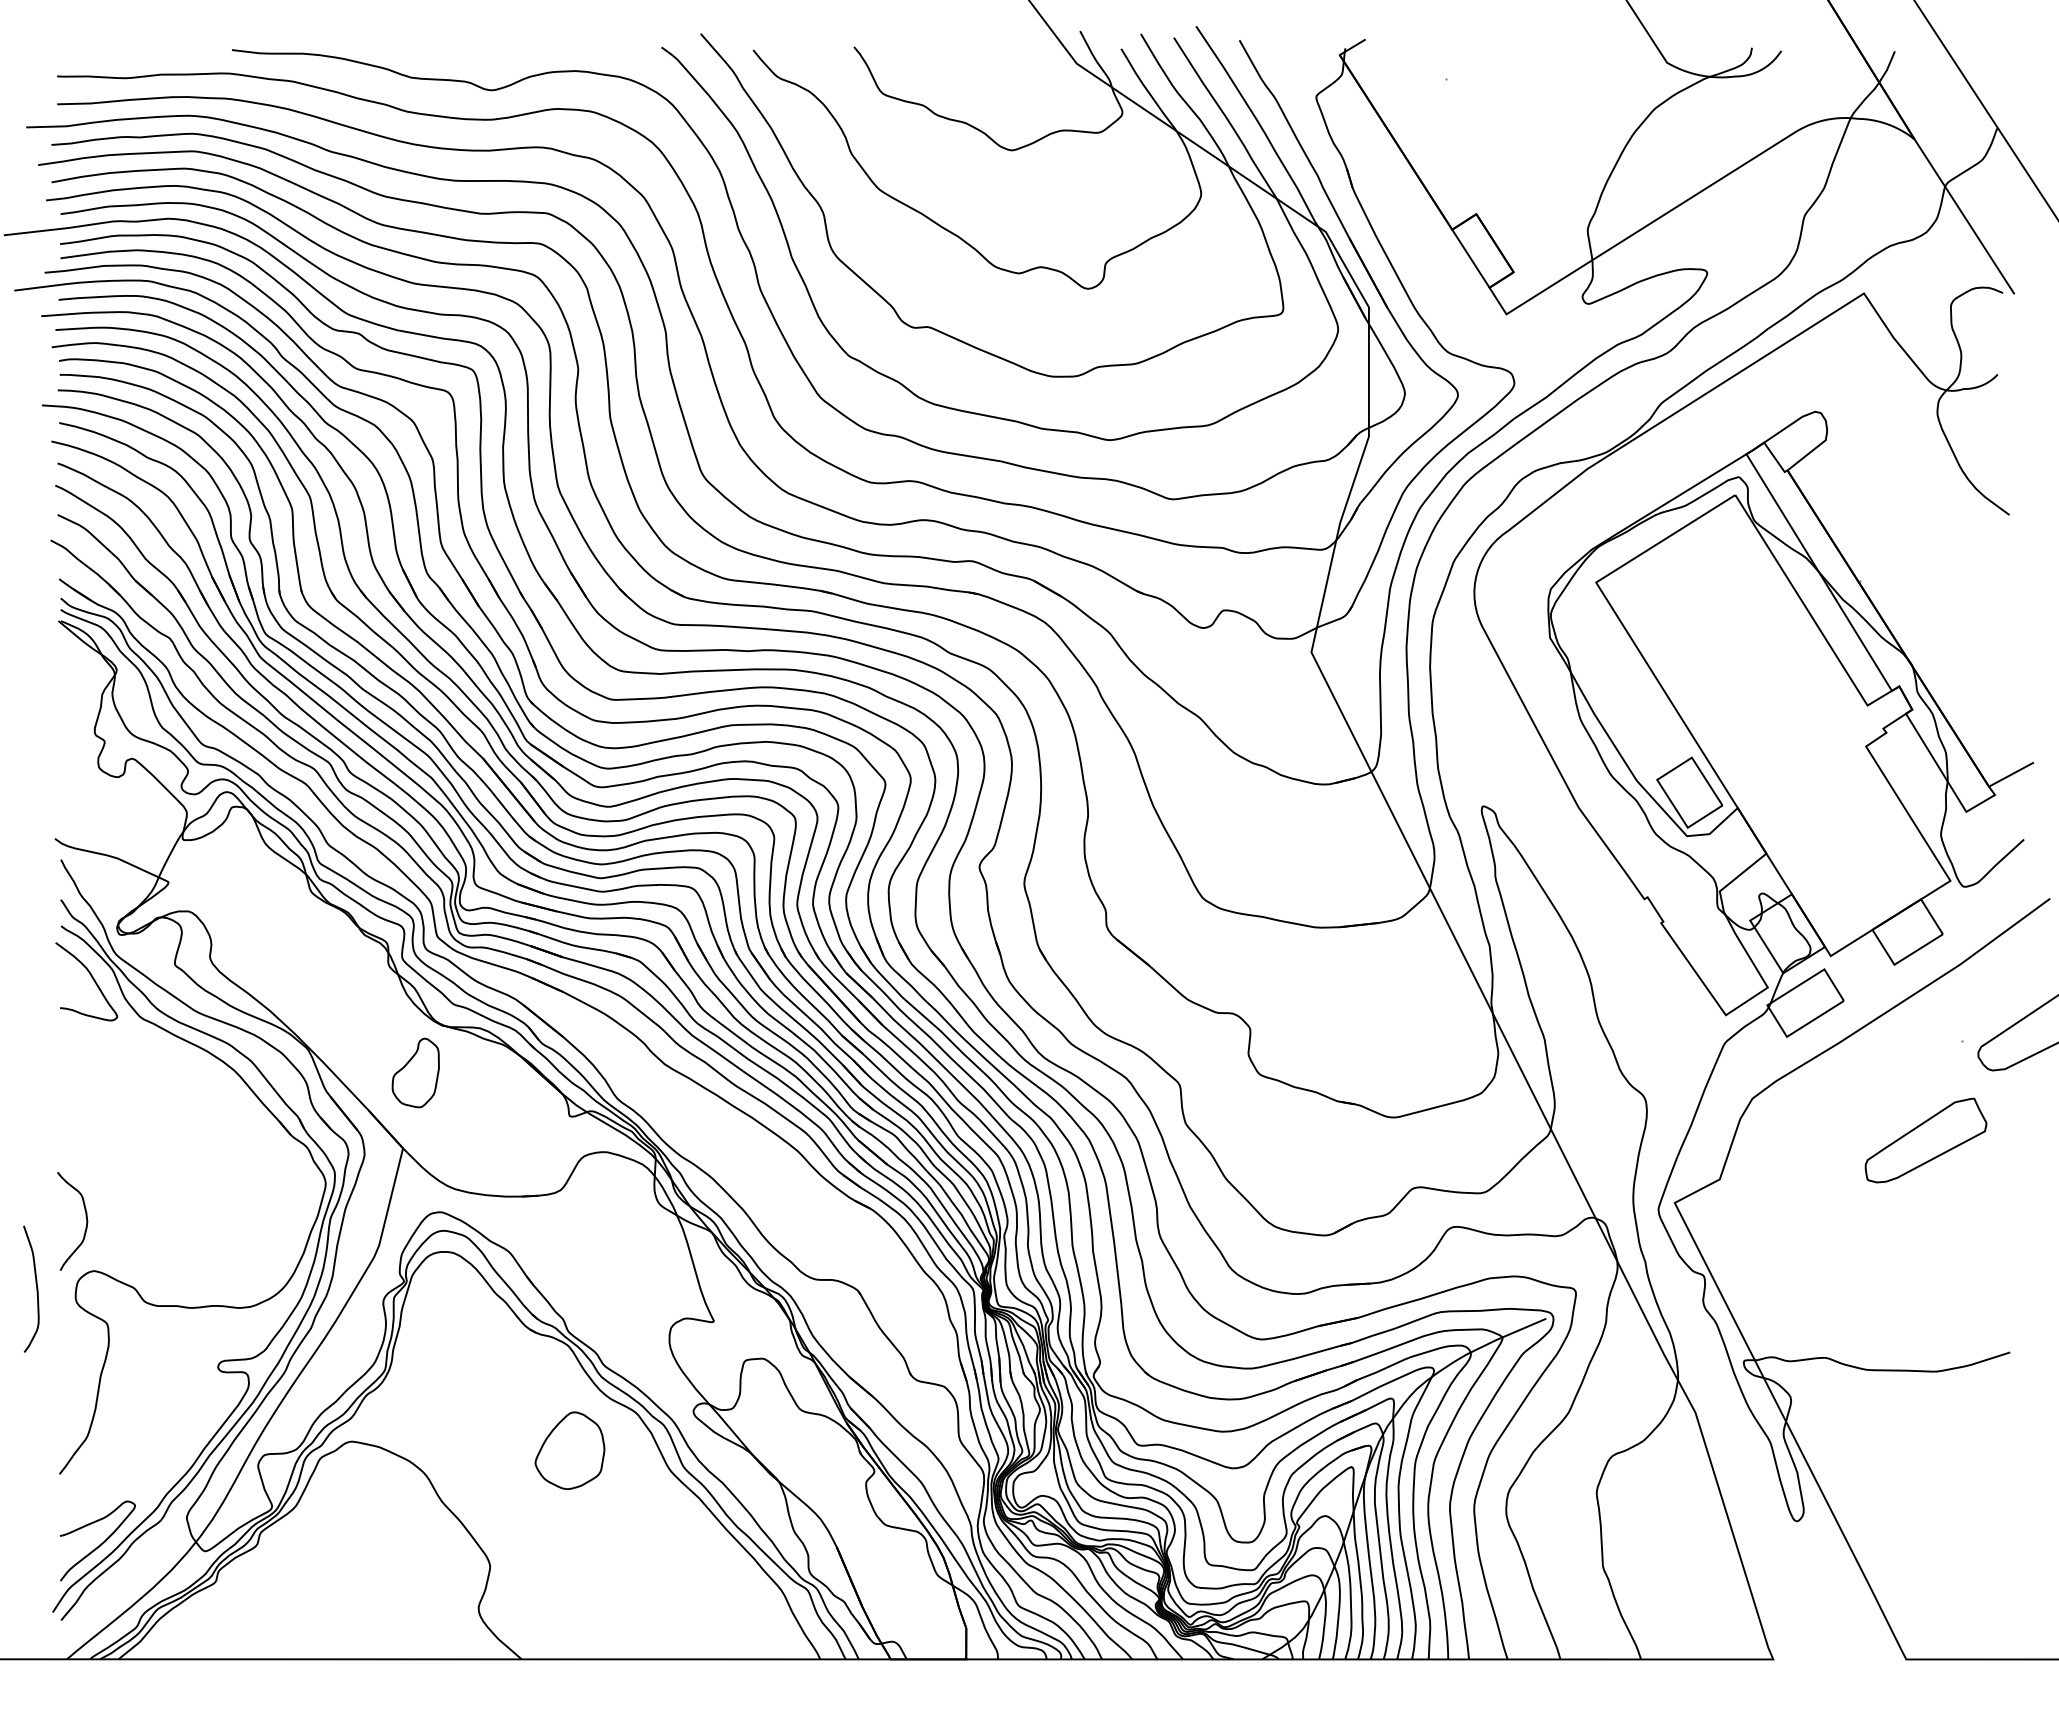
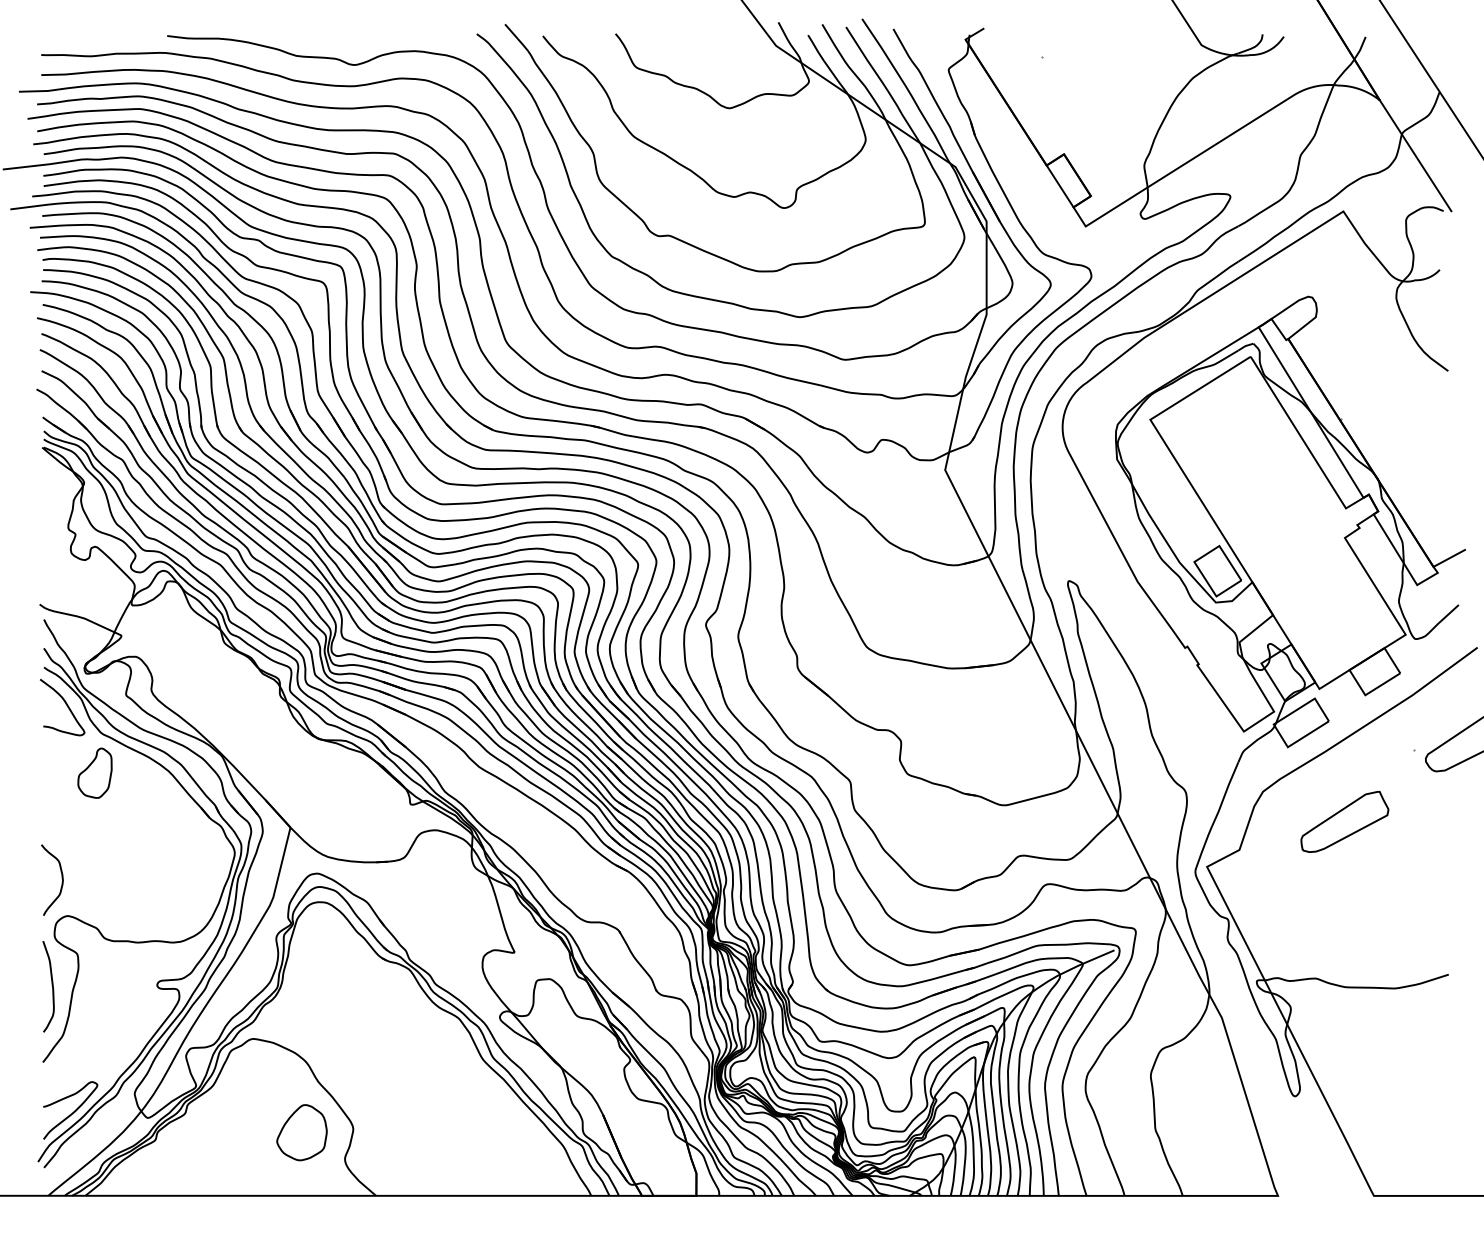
part: (415, 1072) -> (94, 772), moved
part: (1925, 1140) -> (1344, 821), moved
curve: (36, 1288) -> (52, 986), moved
part: (569, 1450) -> (301, 1132), moved

